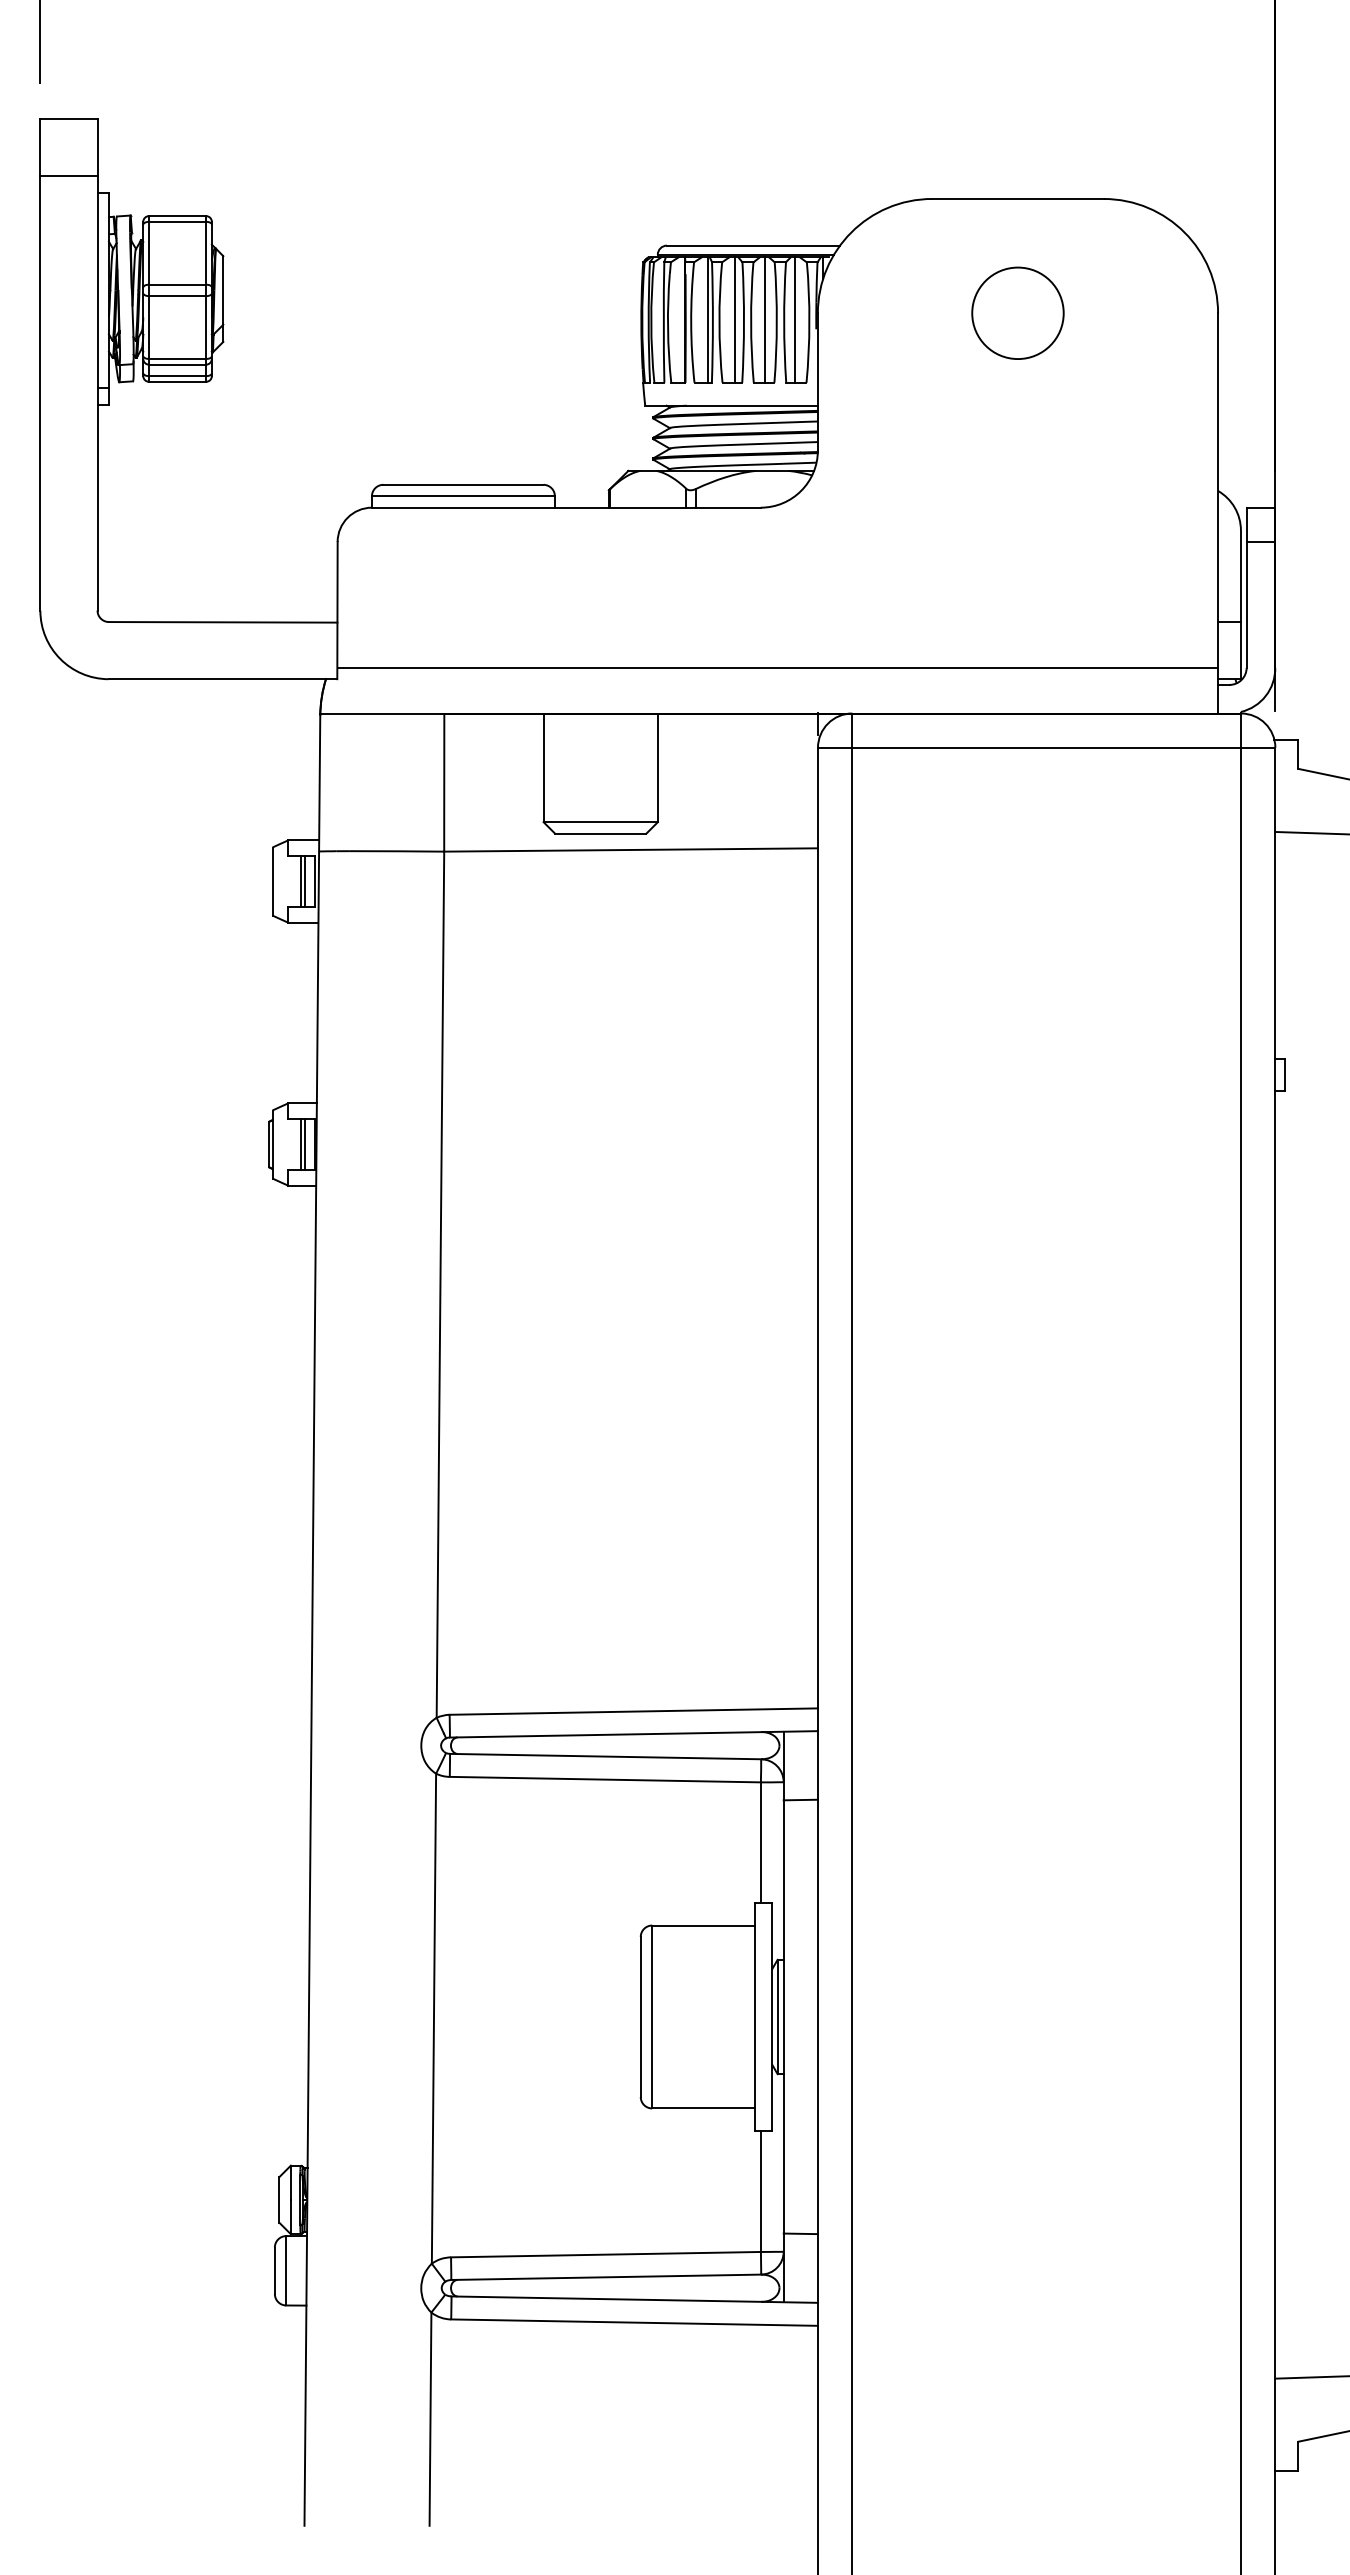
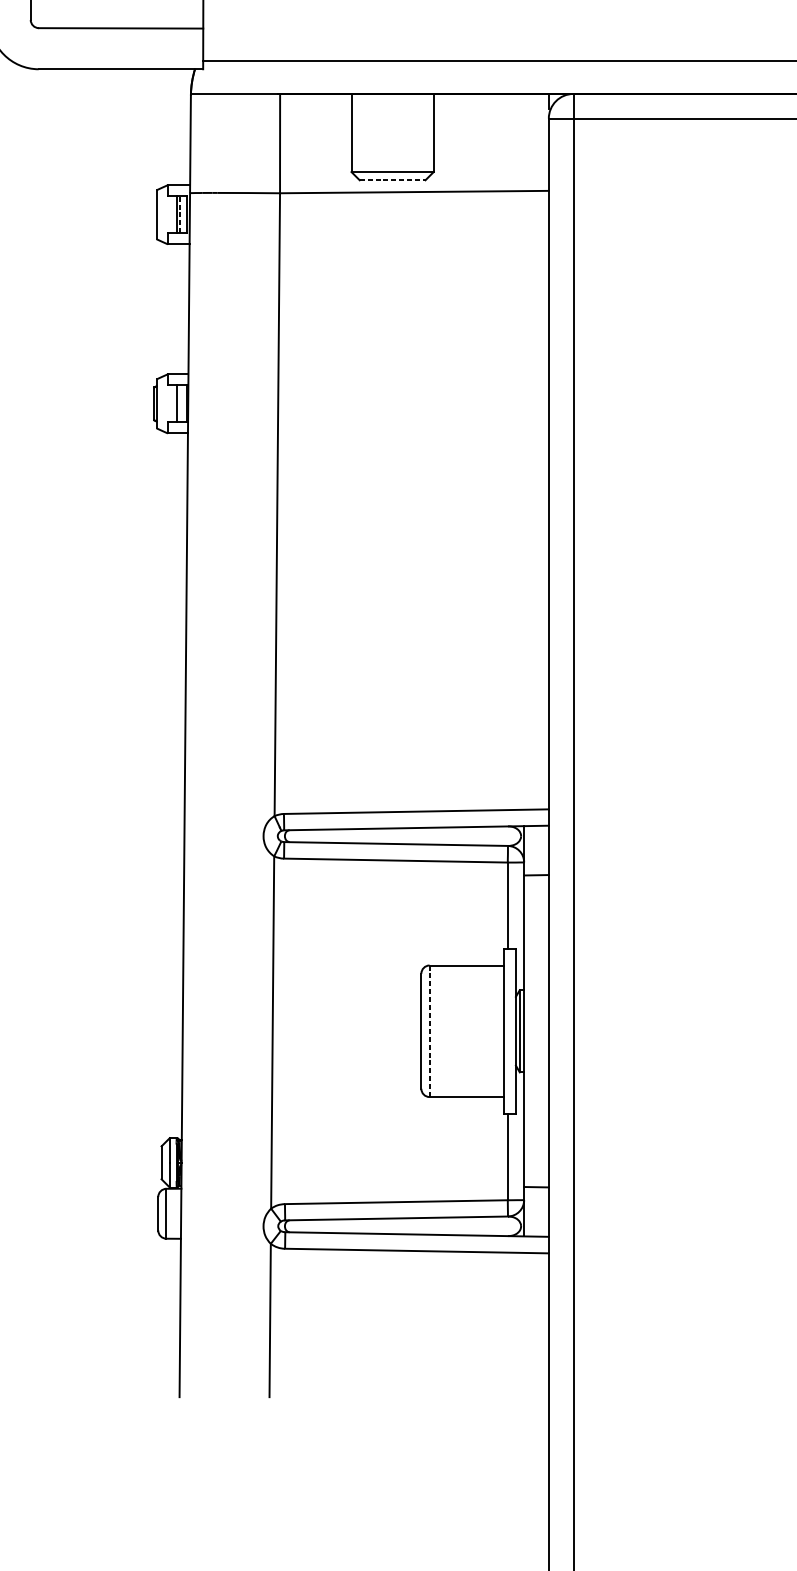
line: (600, 833) -> (392, 180), solid -> dashed
line: (305, 881) -> (180, 214), solid -> dashed
line: (305, 1144) -> (180, 403), removed
line: (652, 2017) -> (429, 1031), solid -> dashed

